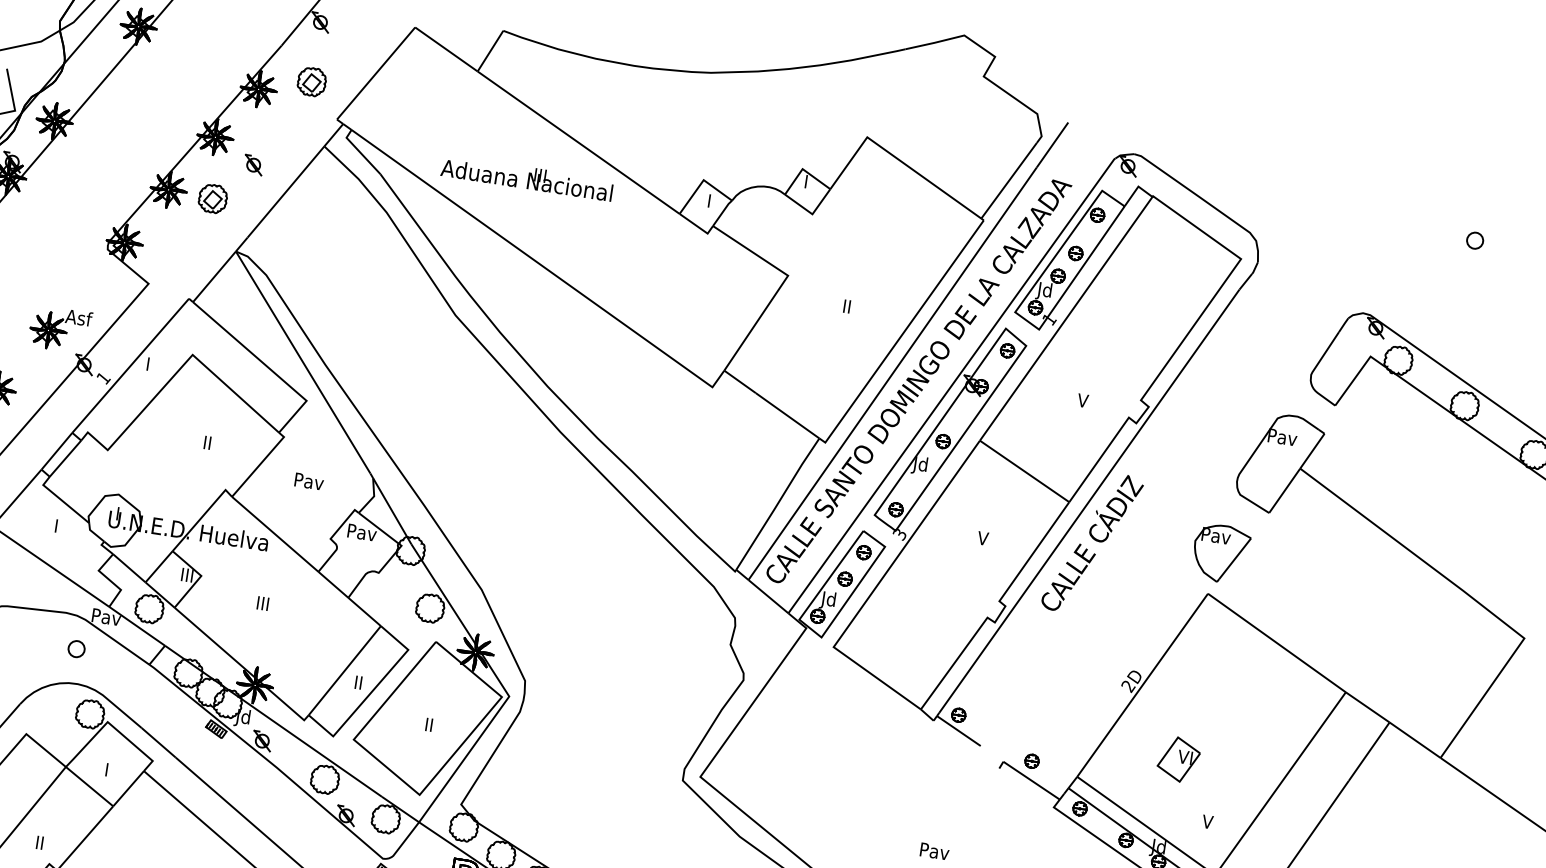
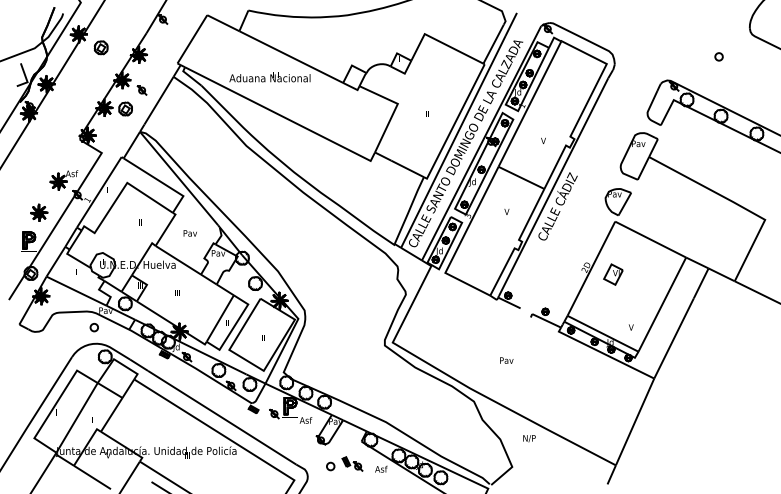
part: (310, 81) -> (100, 47), moved
part: (1474, 239) -> (718, 56), moved
part: (1178, 759) -> (613, 274), moved

